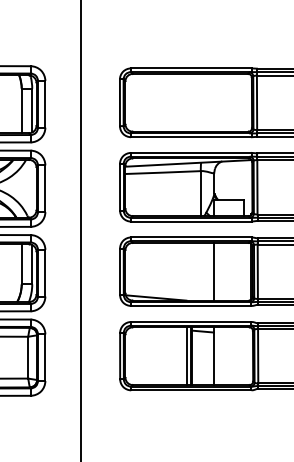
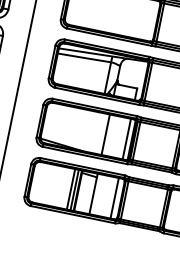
line: (243, 271) -> (126, 138), added
line: (181, 356) -> (70, 189), added
line: (243, 356) -> (114, 198), added

